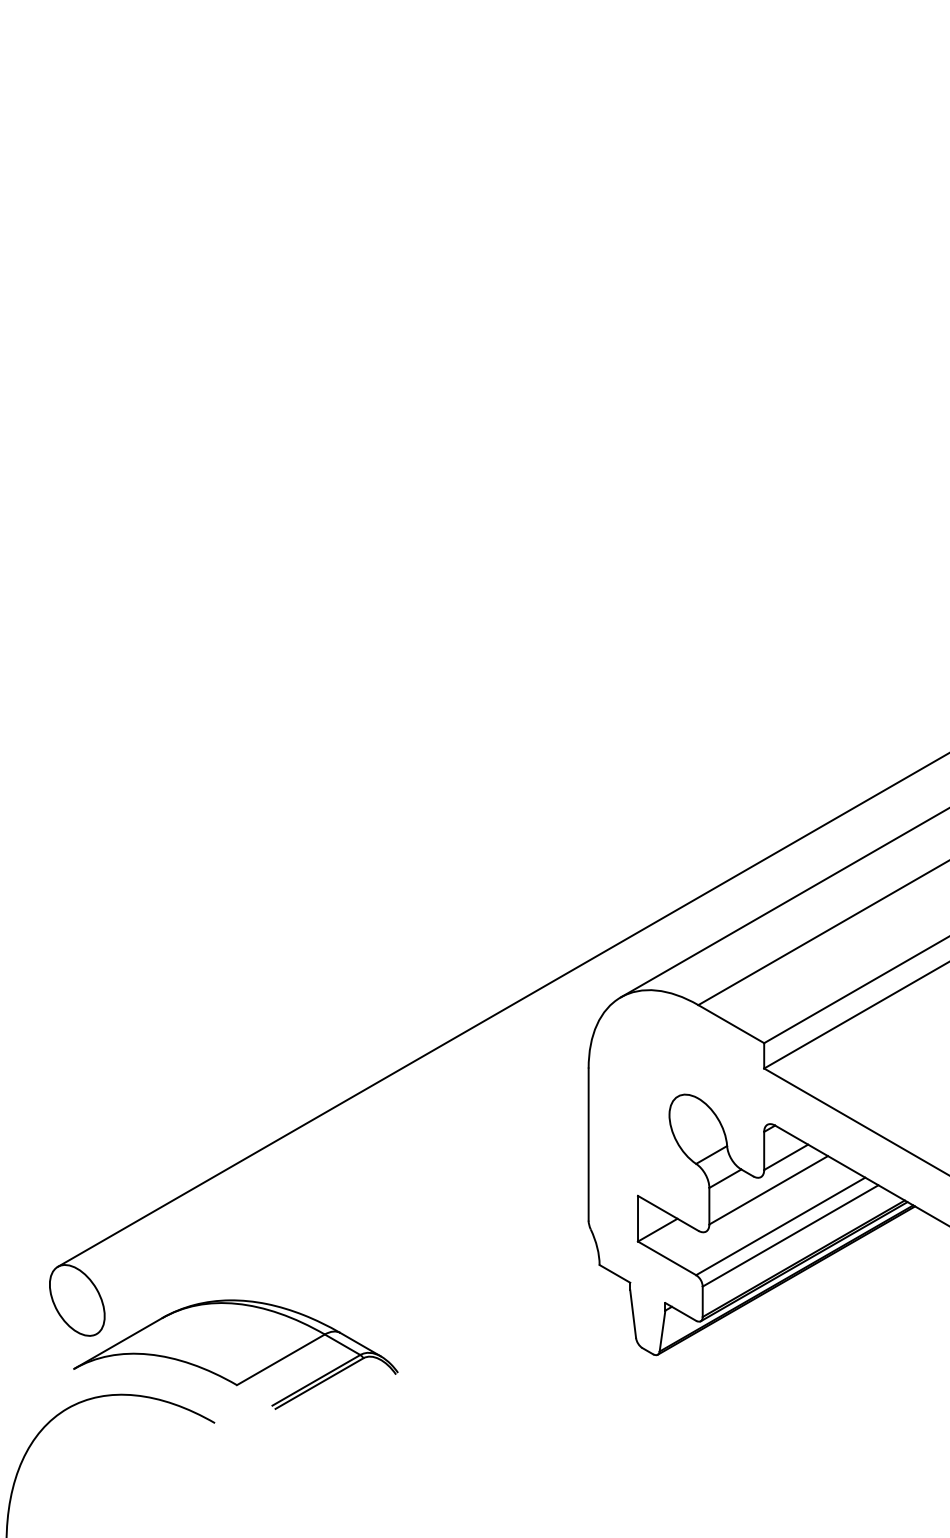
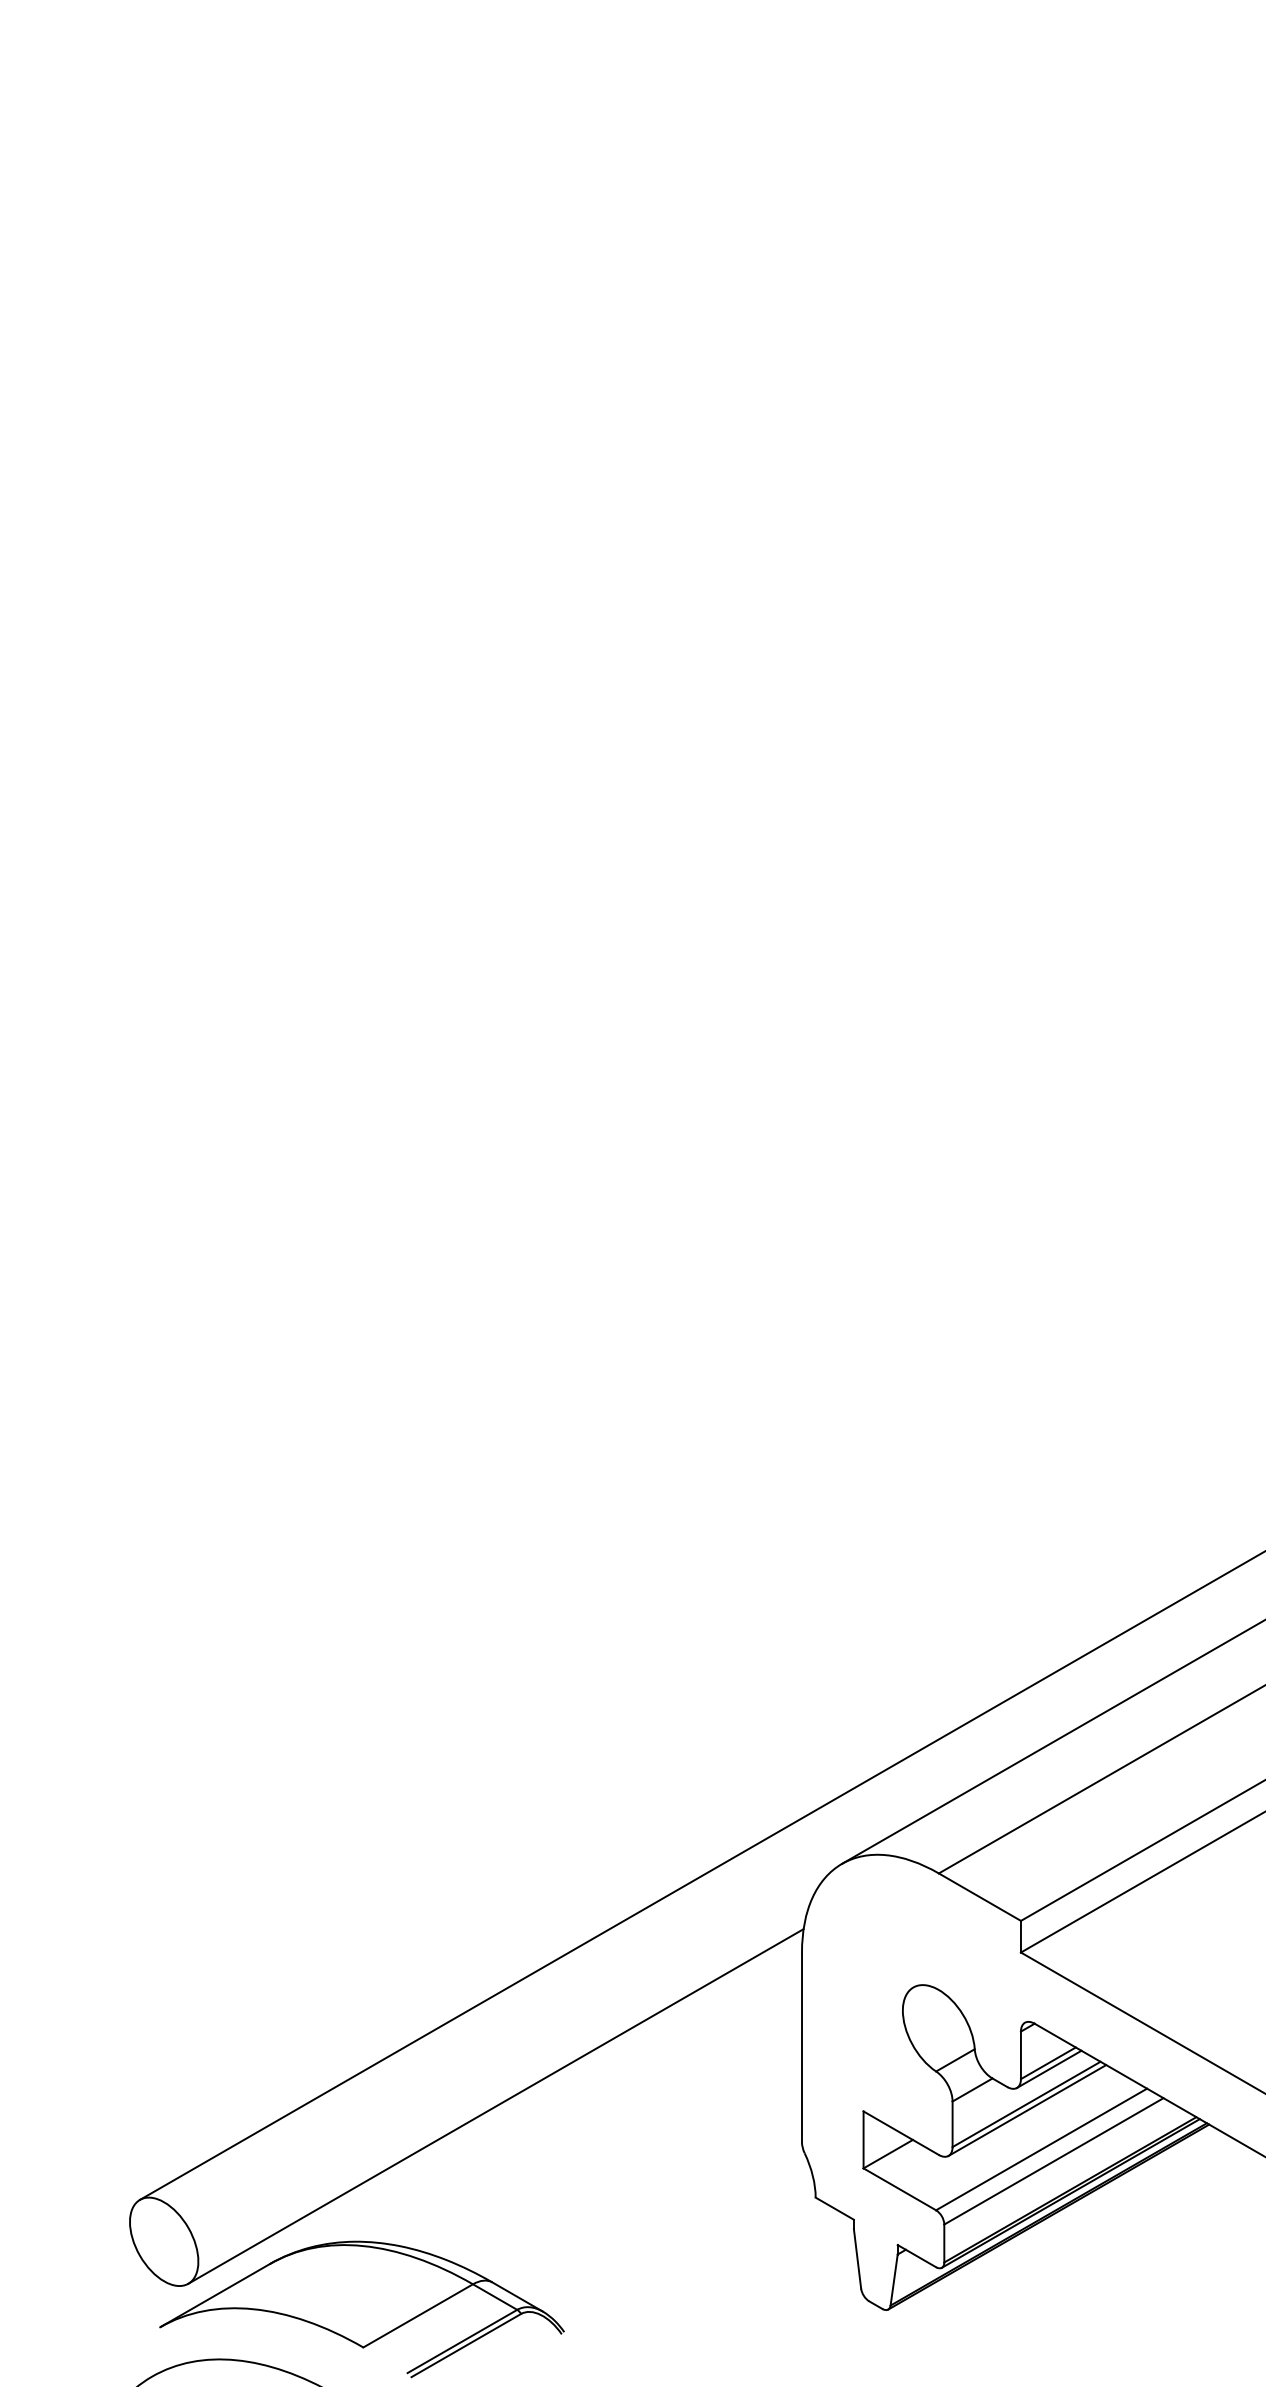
line: (786, 1161) -> (1048, 2068), added
line: (342, 1191) -> (495, 2106), added
line: (769, 1195) -> (1027, 2110), added

